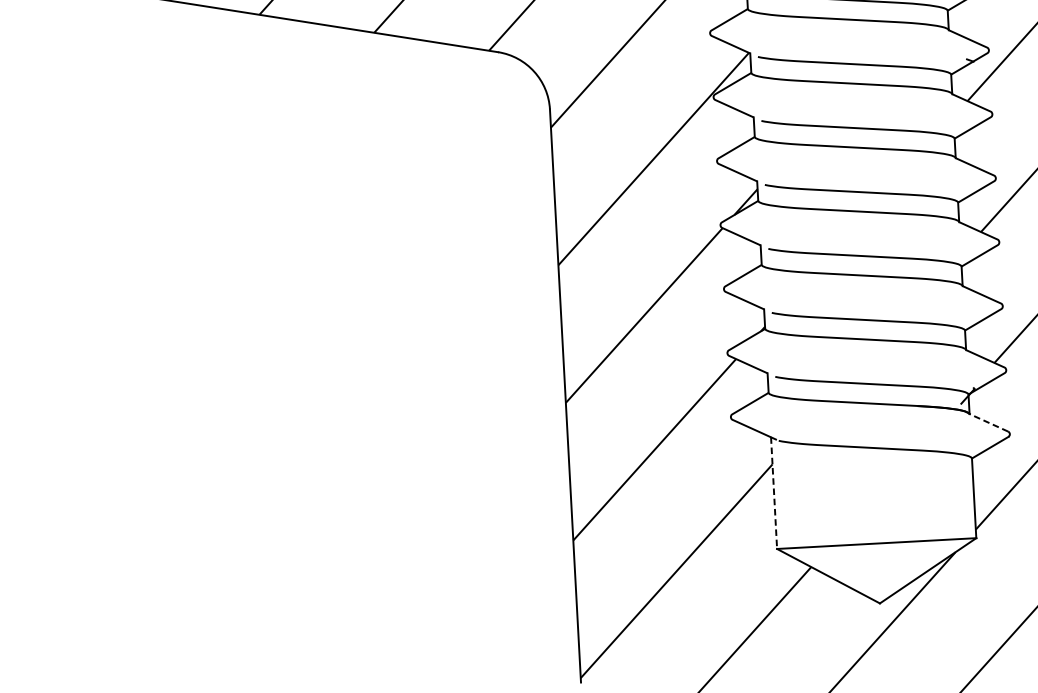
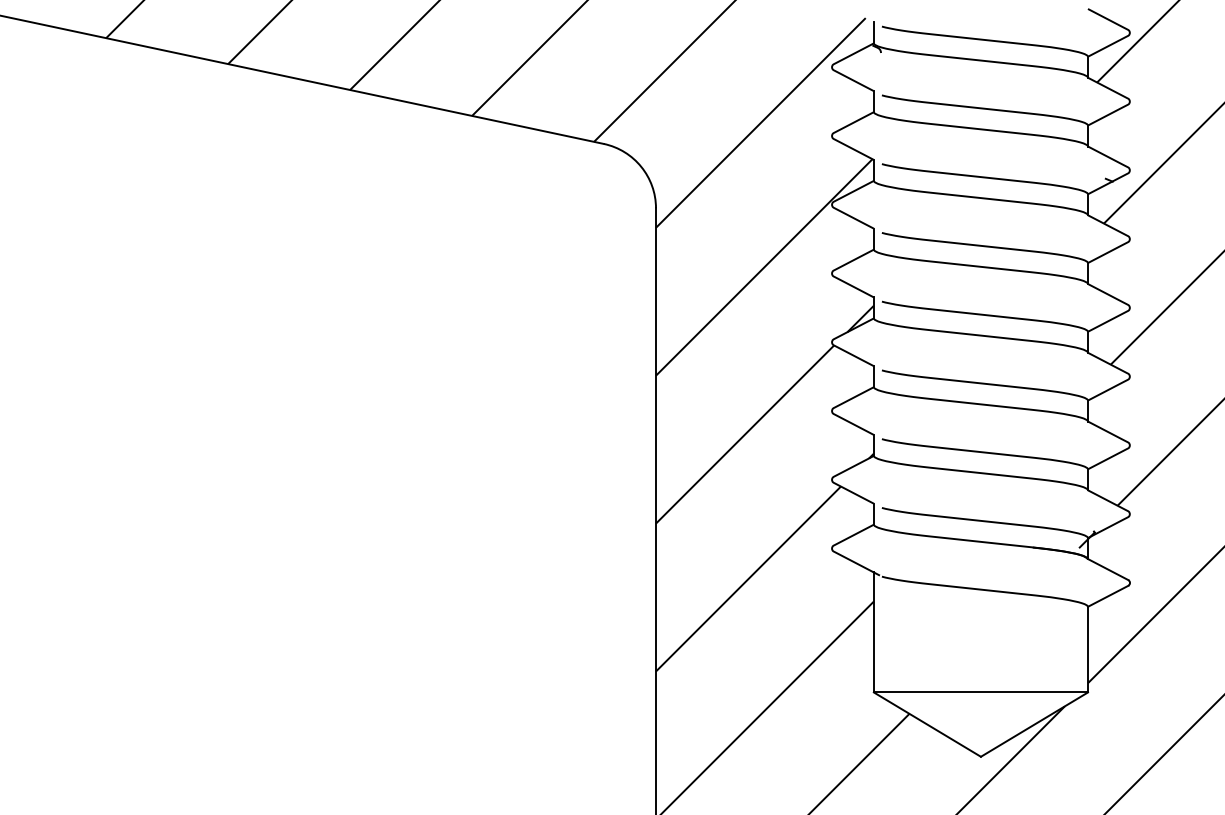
line: (989, 422) -> (1108, 569), dashed -> solid
line: (773, 493) -> (873, 632), dashed -> solid

